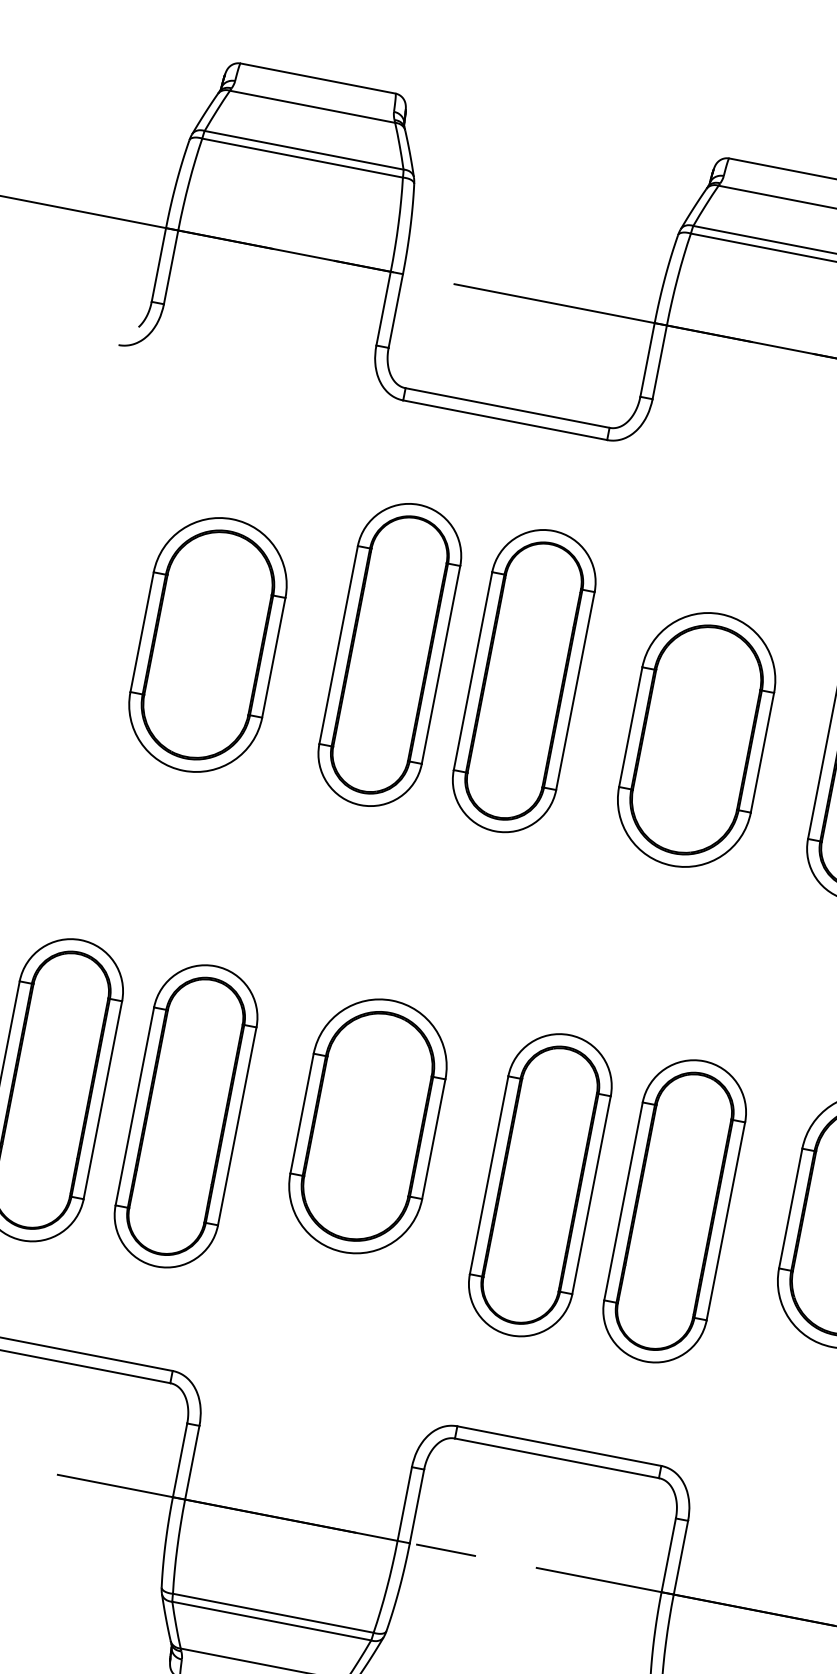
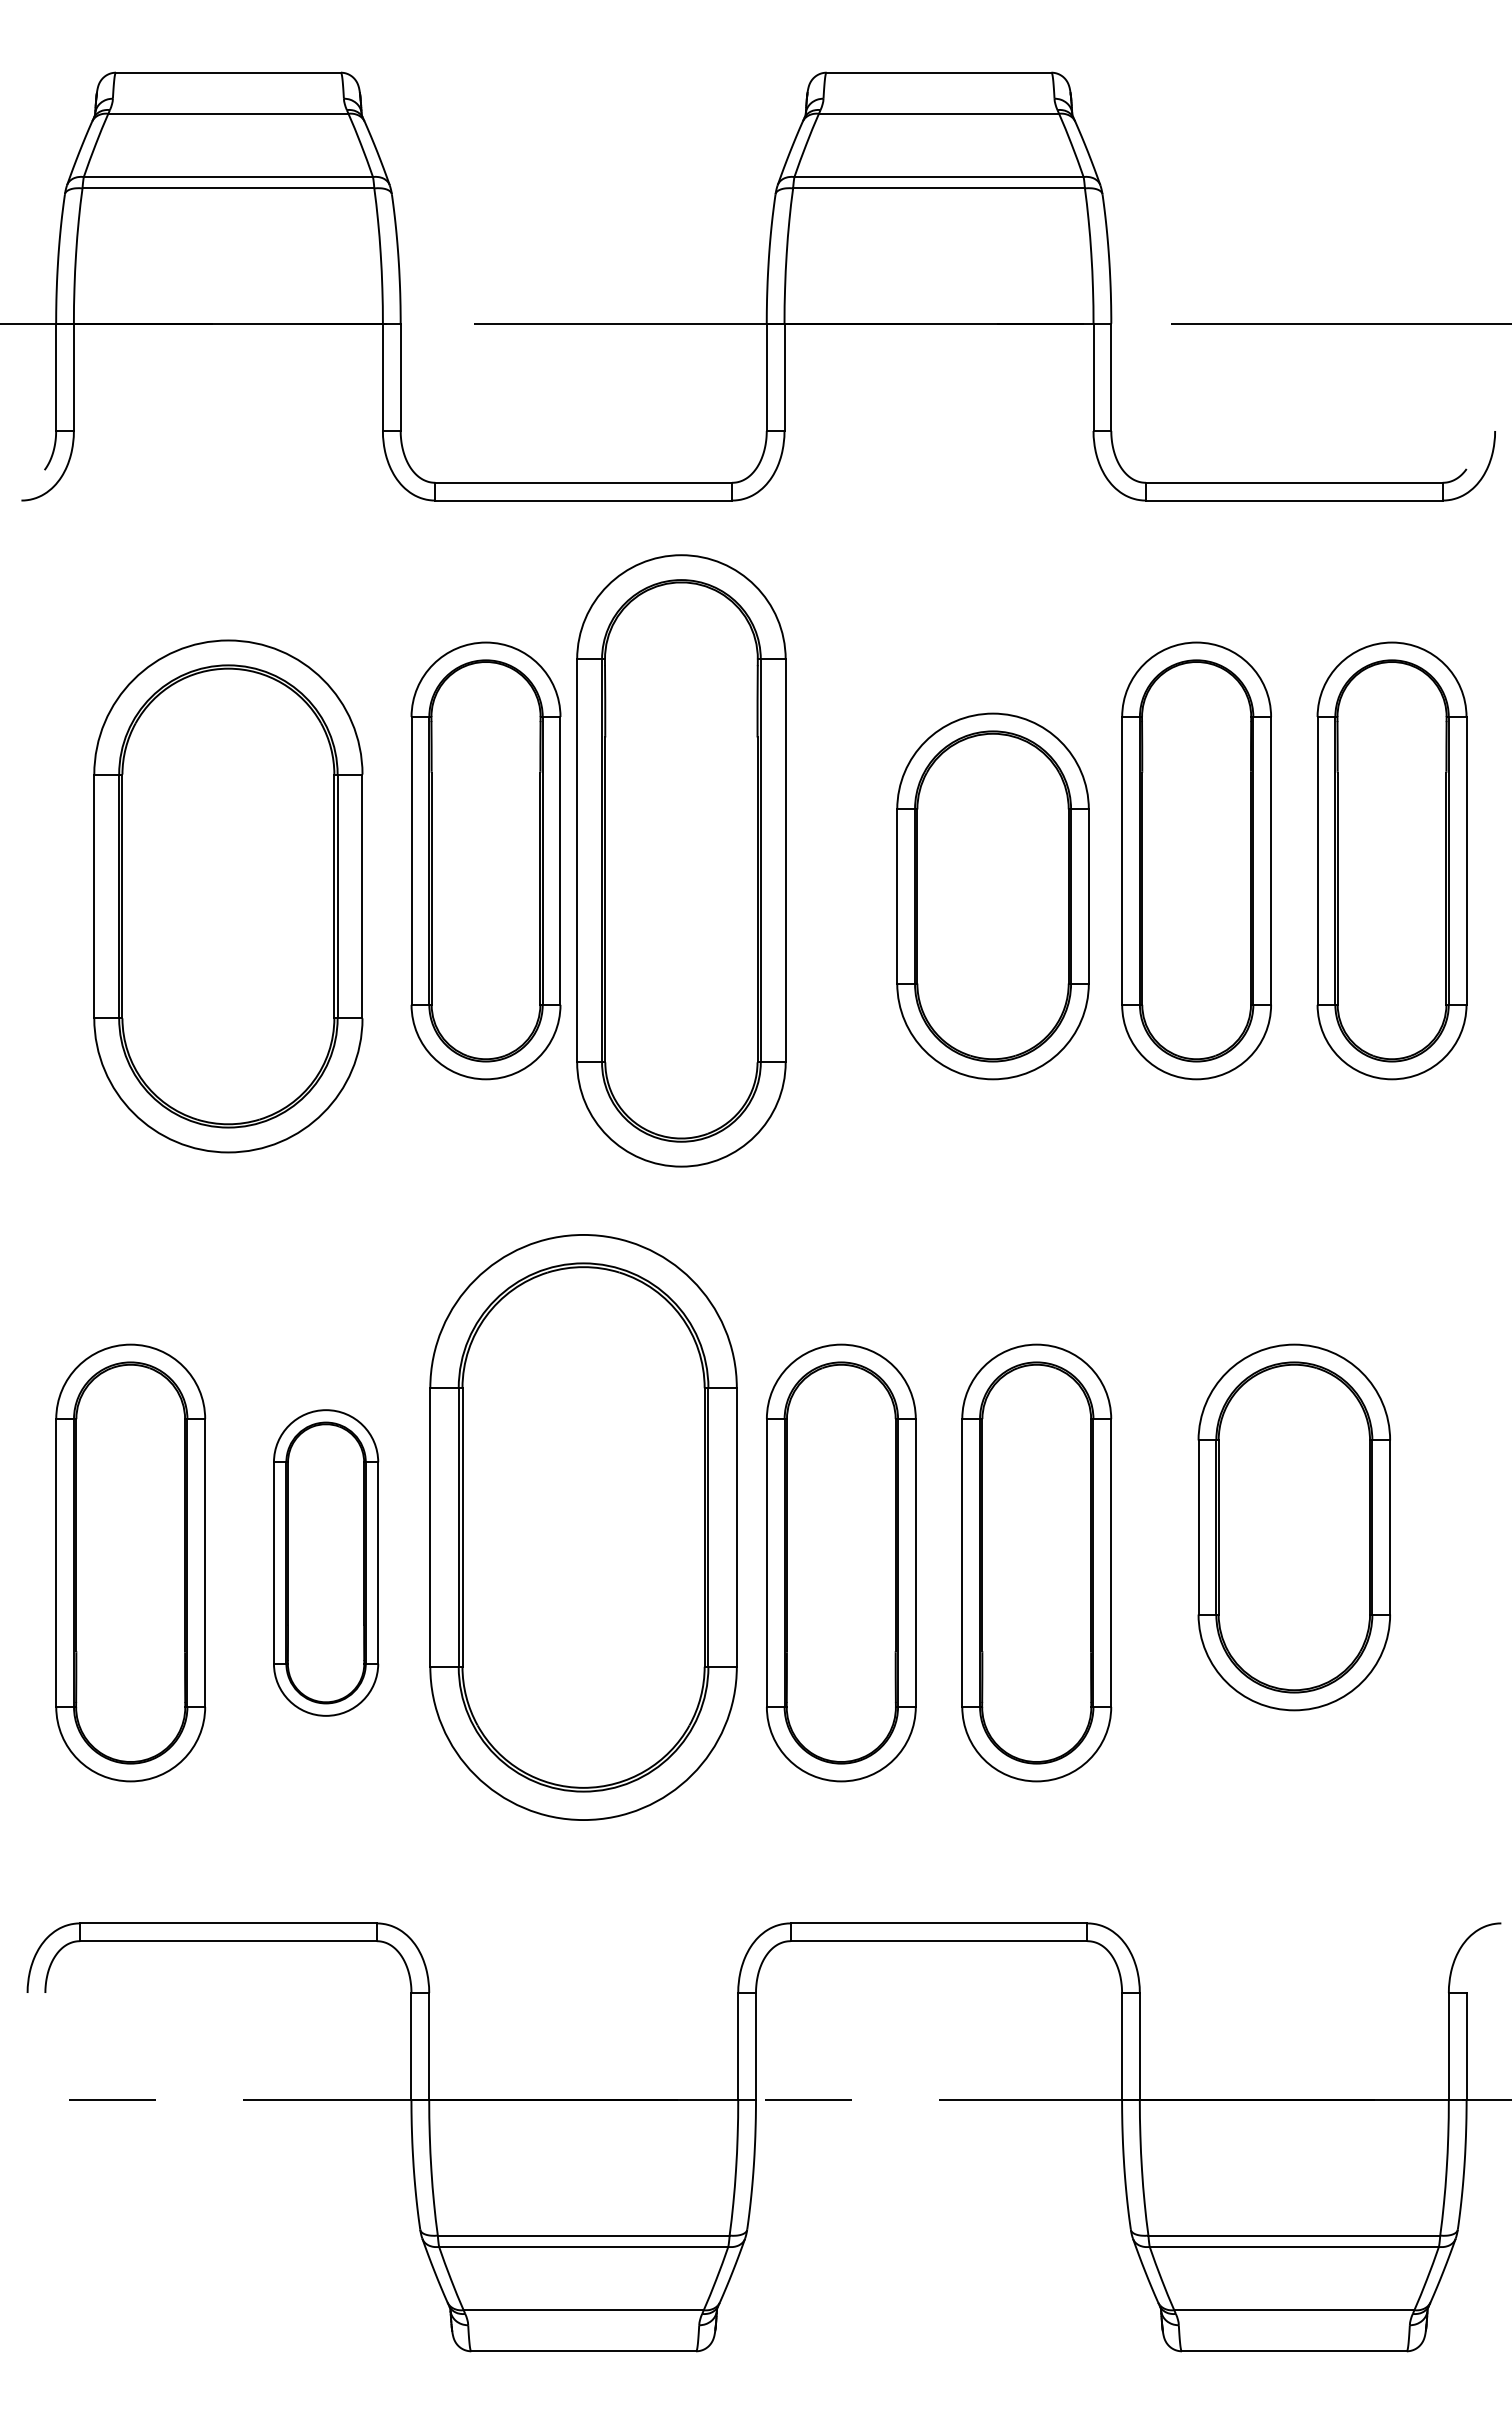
part: (208, 645) -> (228, 896), size x1.4
part: (524, 680) -> (681, 860), size x1.4
part: (696, 739) -> (992, 896), moved
part: (185, 1115) -> (325, 1562), size x0.7
part: (367, 1126) -> (583, 1527), size x1.6

